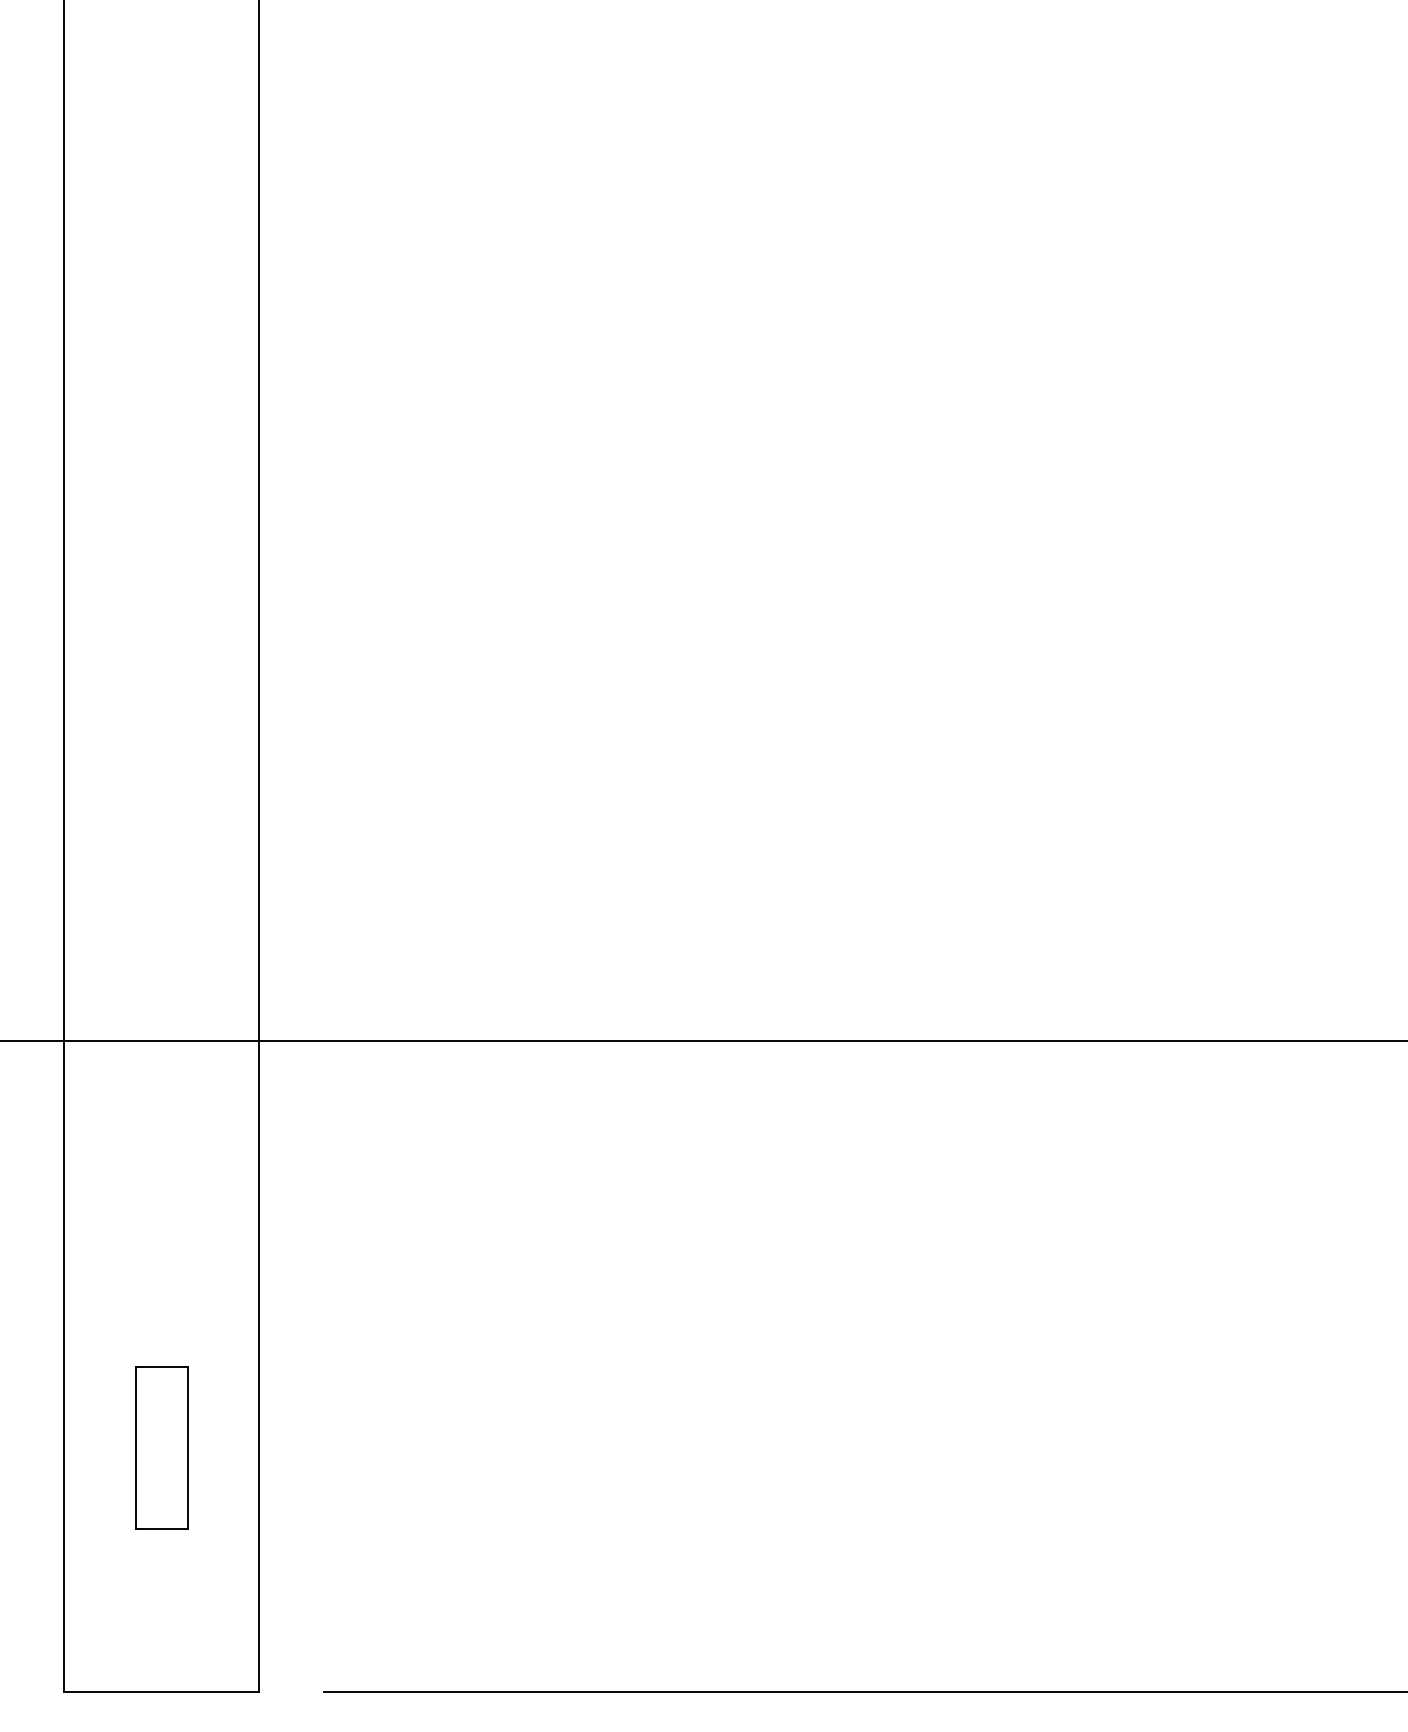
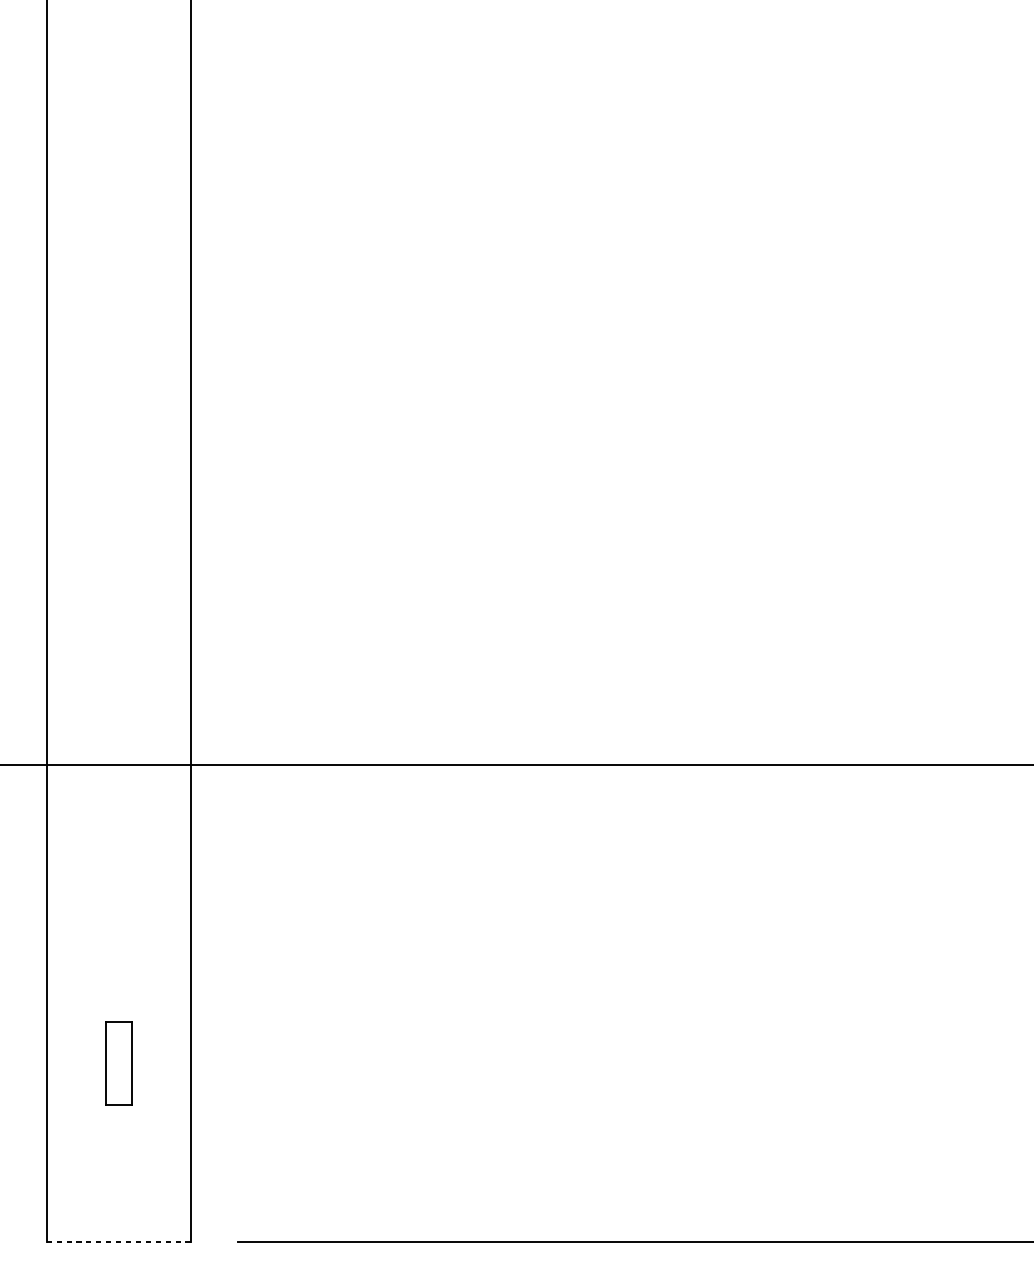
part: (161, 1447) -> (118, 1062), size x0.7
line: (161, 1691) -> (118, 1242), solid -> dashed

